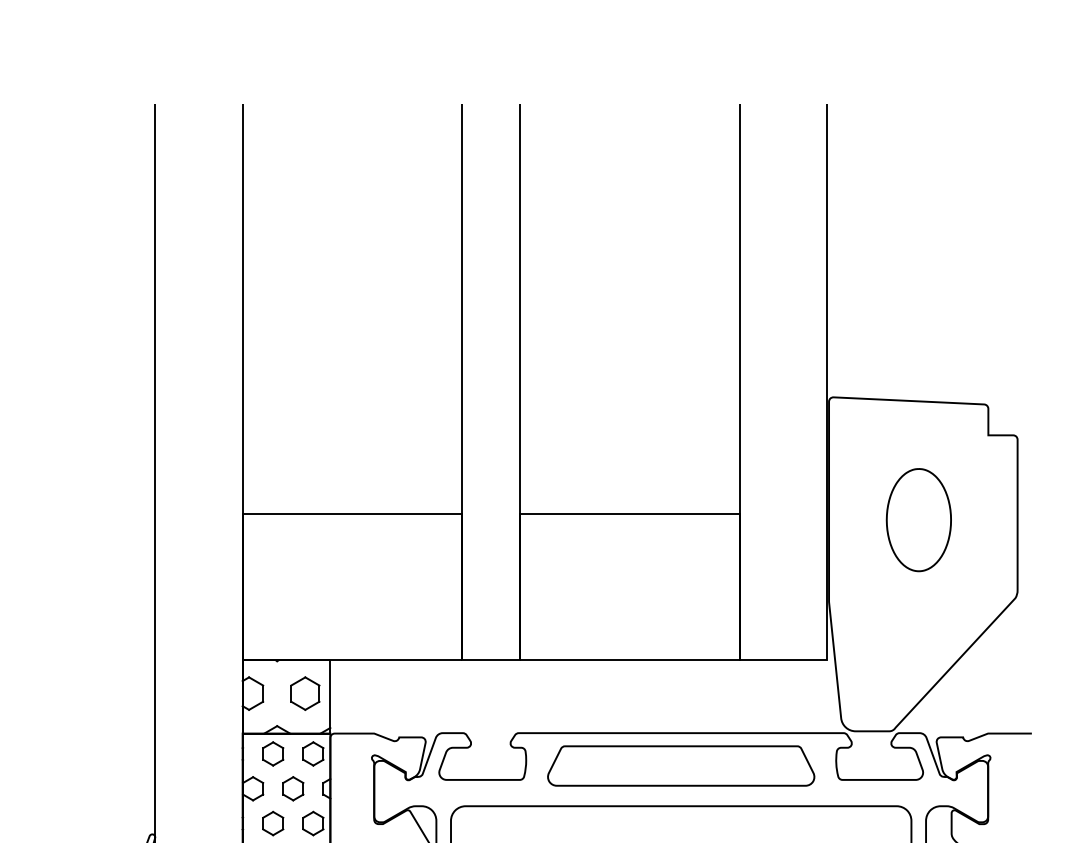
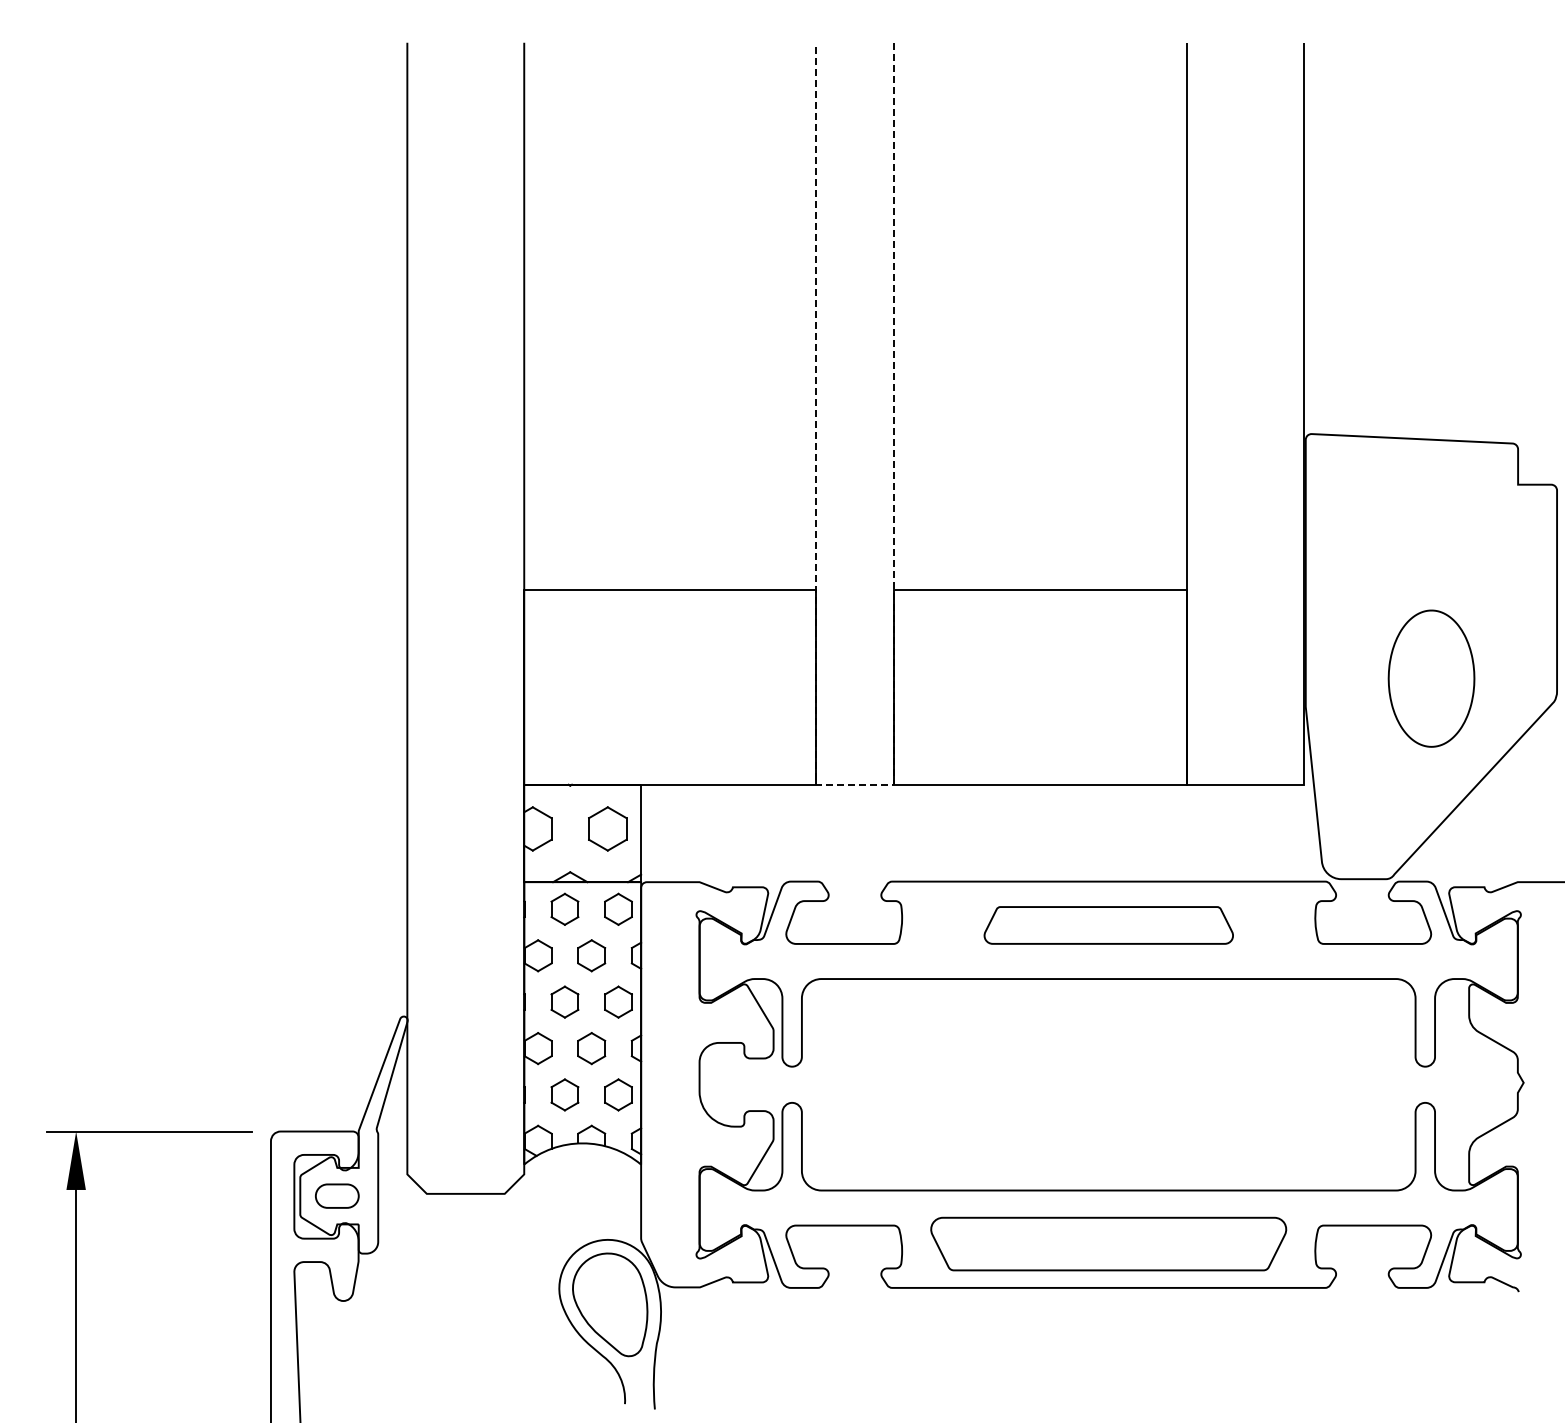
part: (918, 519) -> (1431, 678), moved
line: (491, 660) -> (855, 784), solid -> dashed
part: (681, 766) -> (1108, 925), size x0.7

